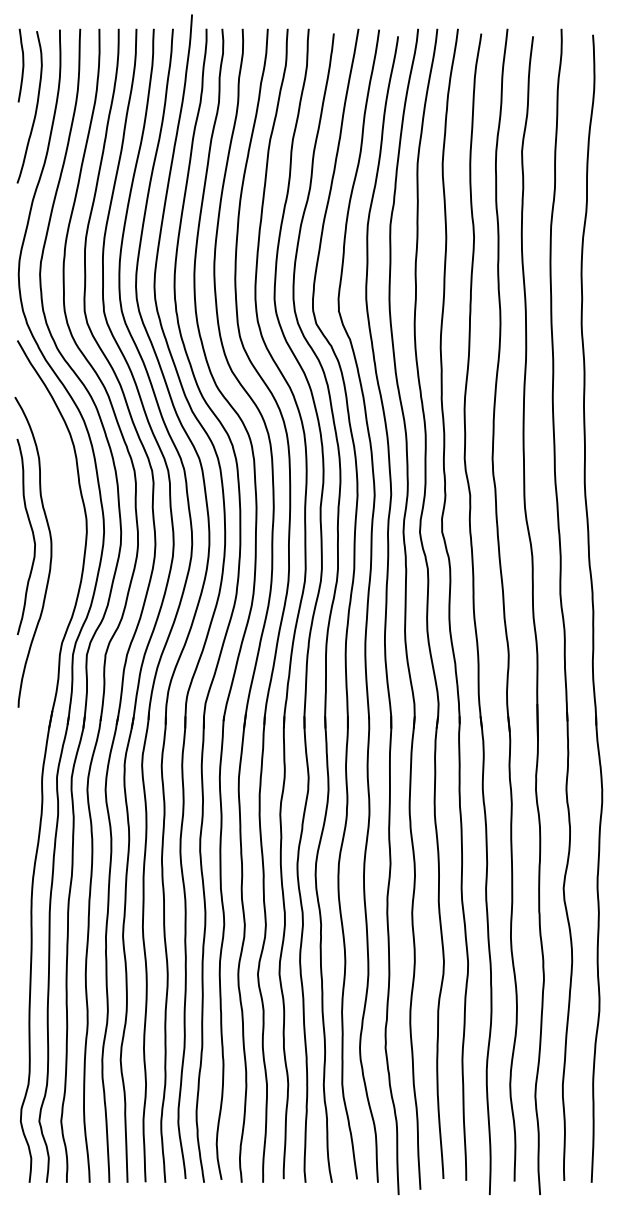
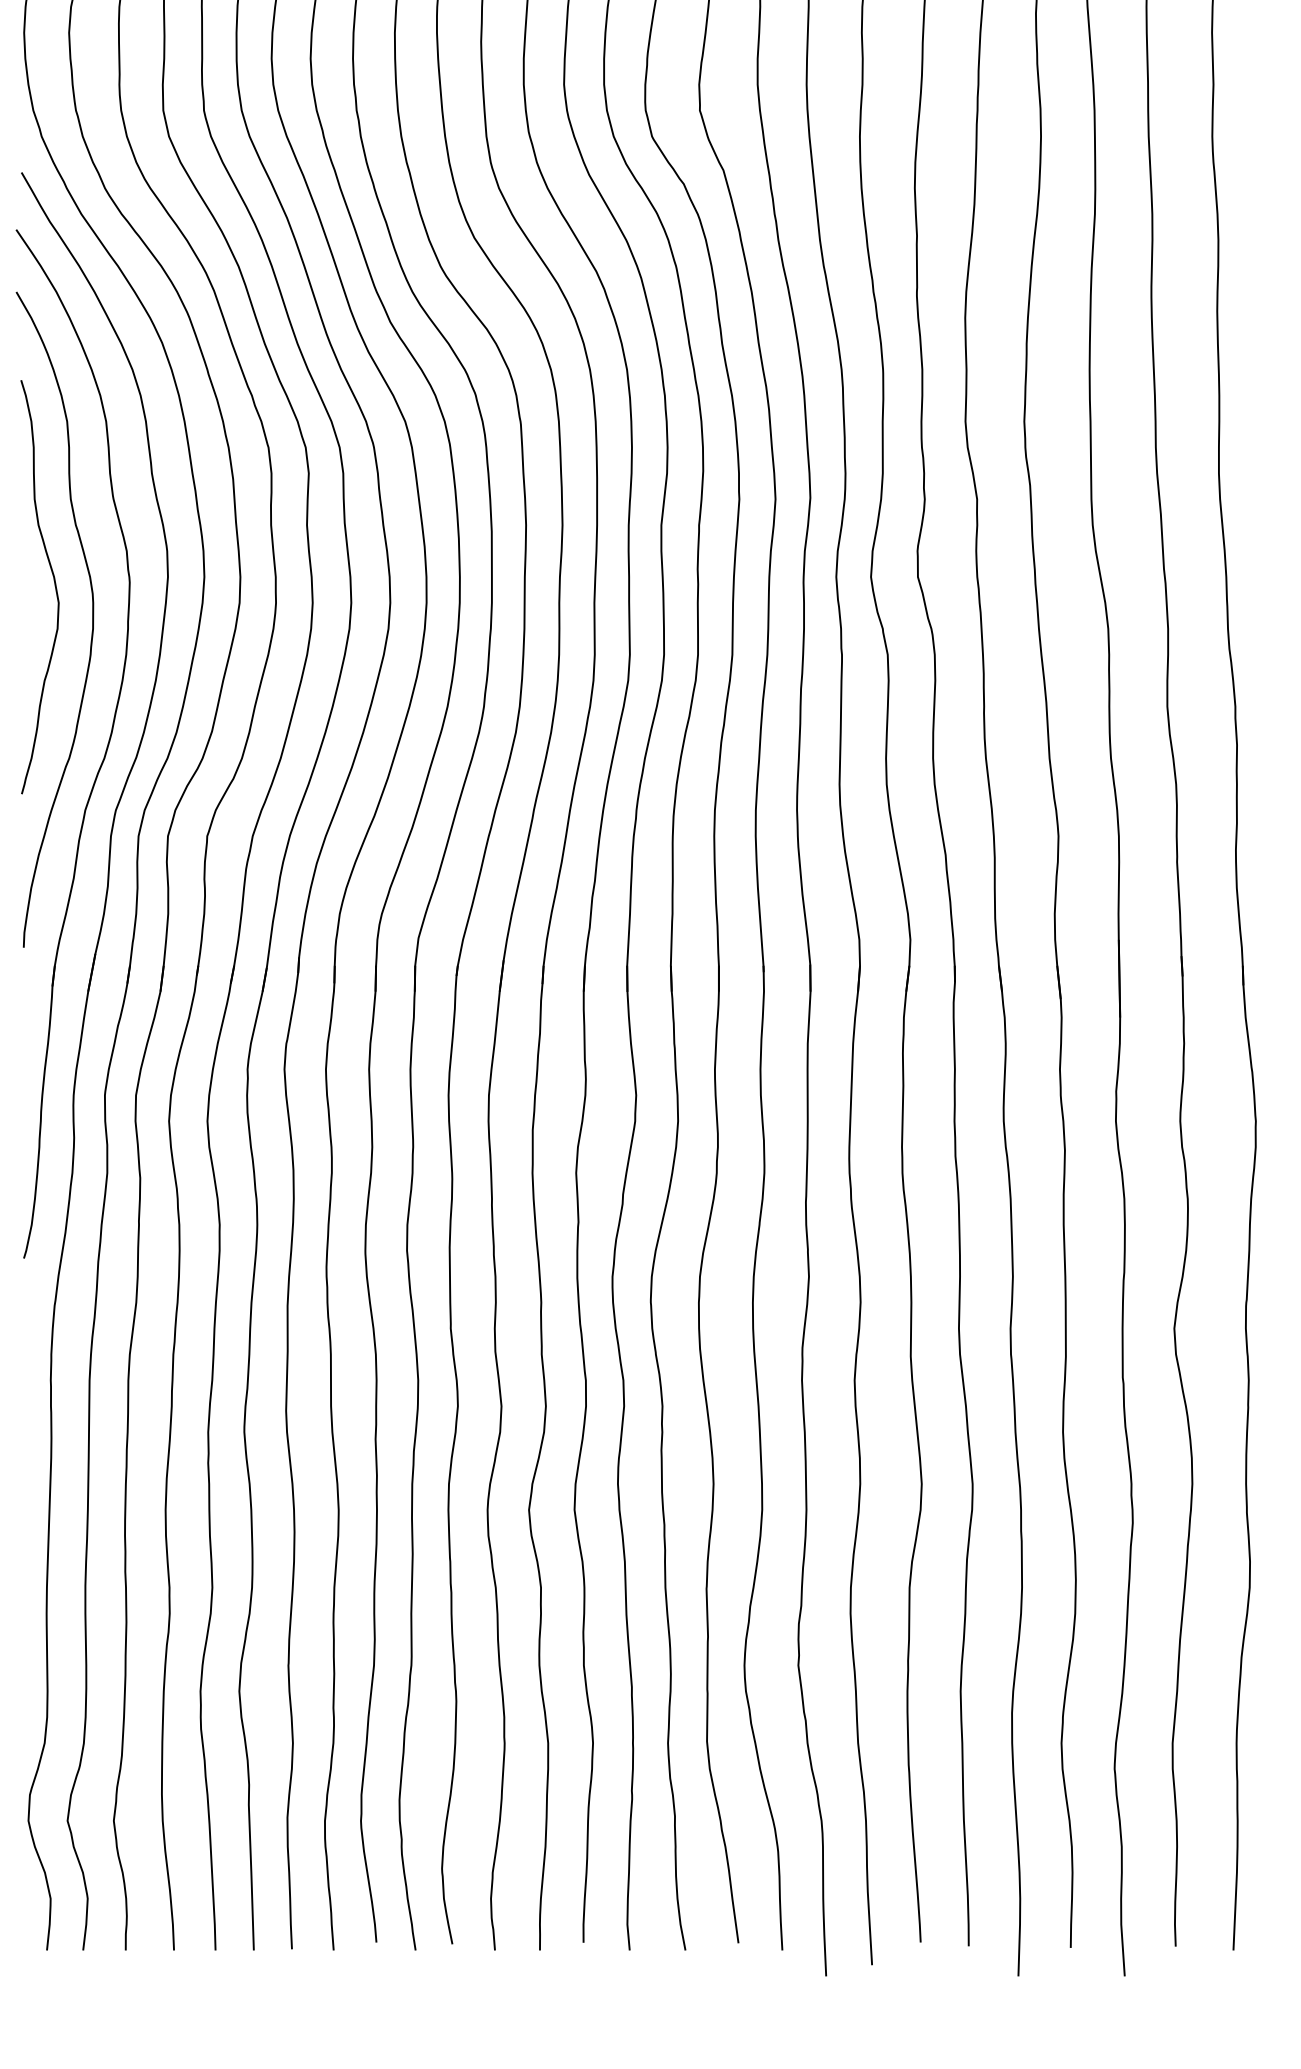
part: (56, 614) -> (103, 750), added

